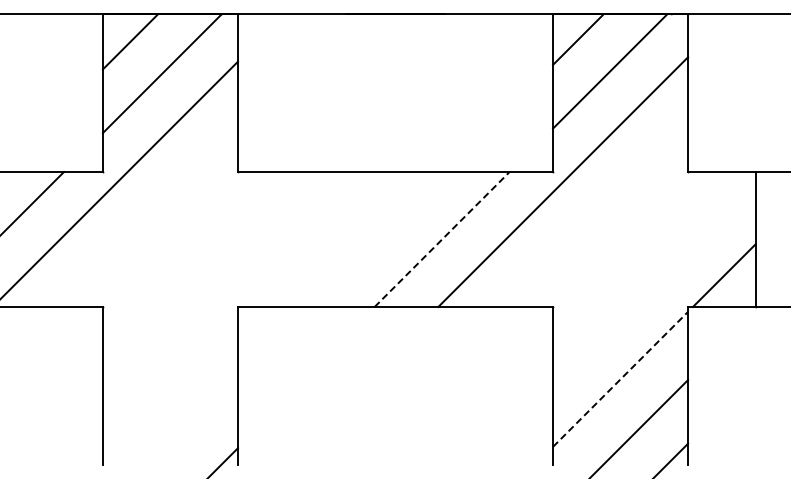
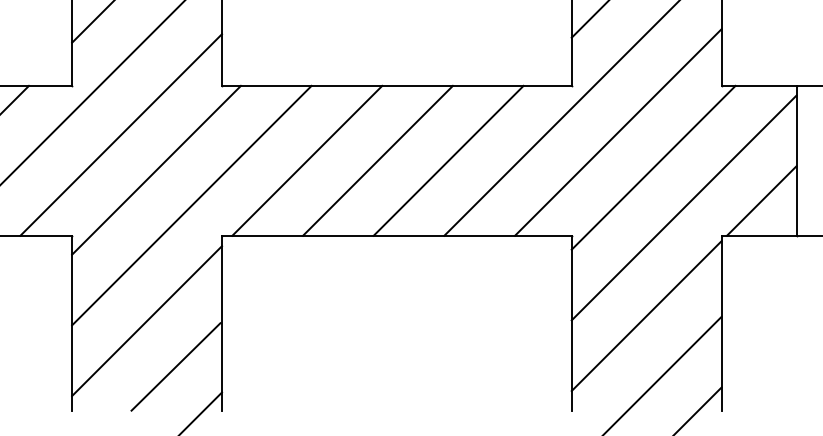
line: (594, 213) -> (617, 132), added
line: (146, 216) -> (120, 135), added
line: (314, 239) -> (306, 160), added
line: (378, 239) -> (377, 160), added
line: (442, 239) -> (449, 160), dashed -> solid
line: (626, 245) -> (653, 167), added
line: (178, 247) -> (156, 169), added
line: (210, 279) -> (191, 205), added
line: (654, 281) -> (684, 207), added
line: (620, 379) -> (646, 316), dashed -> solid
line: (169, 383) -> (146, 320), added
line: (196, 424) -> (175, 366), added

